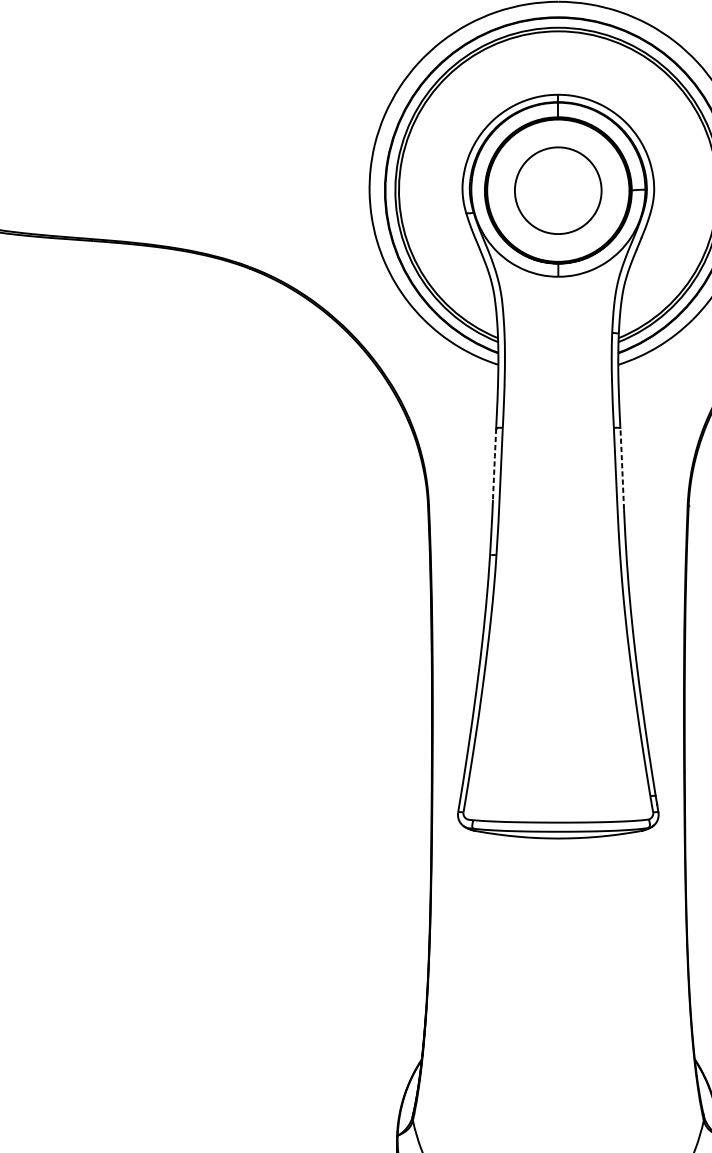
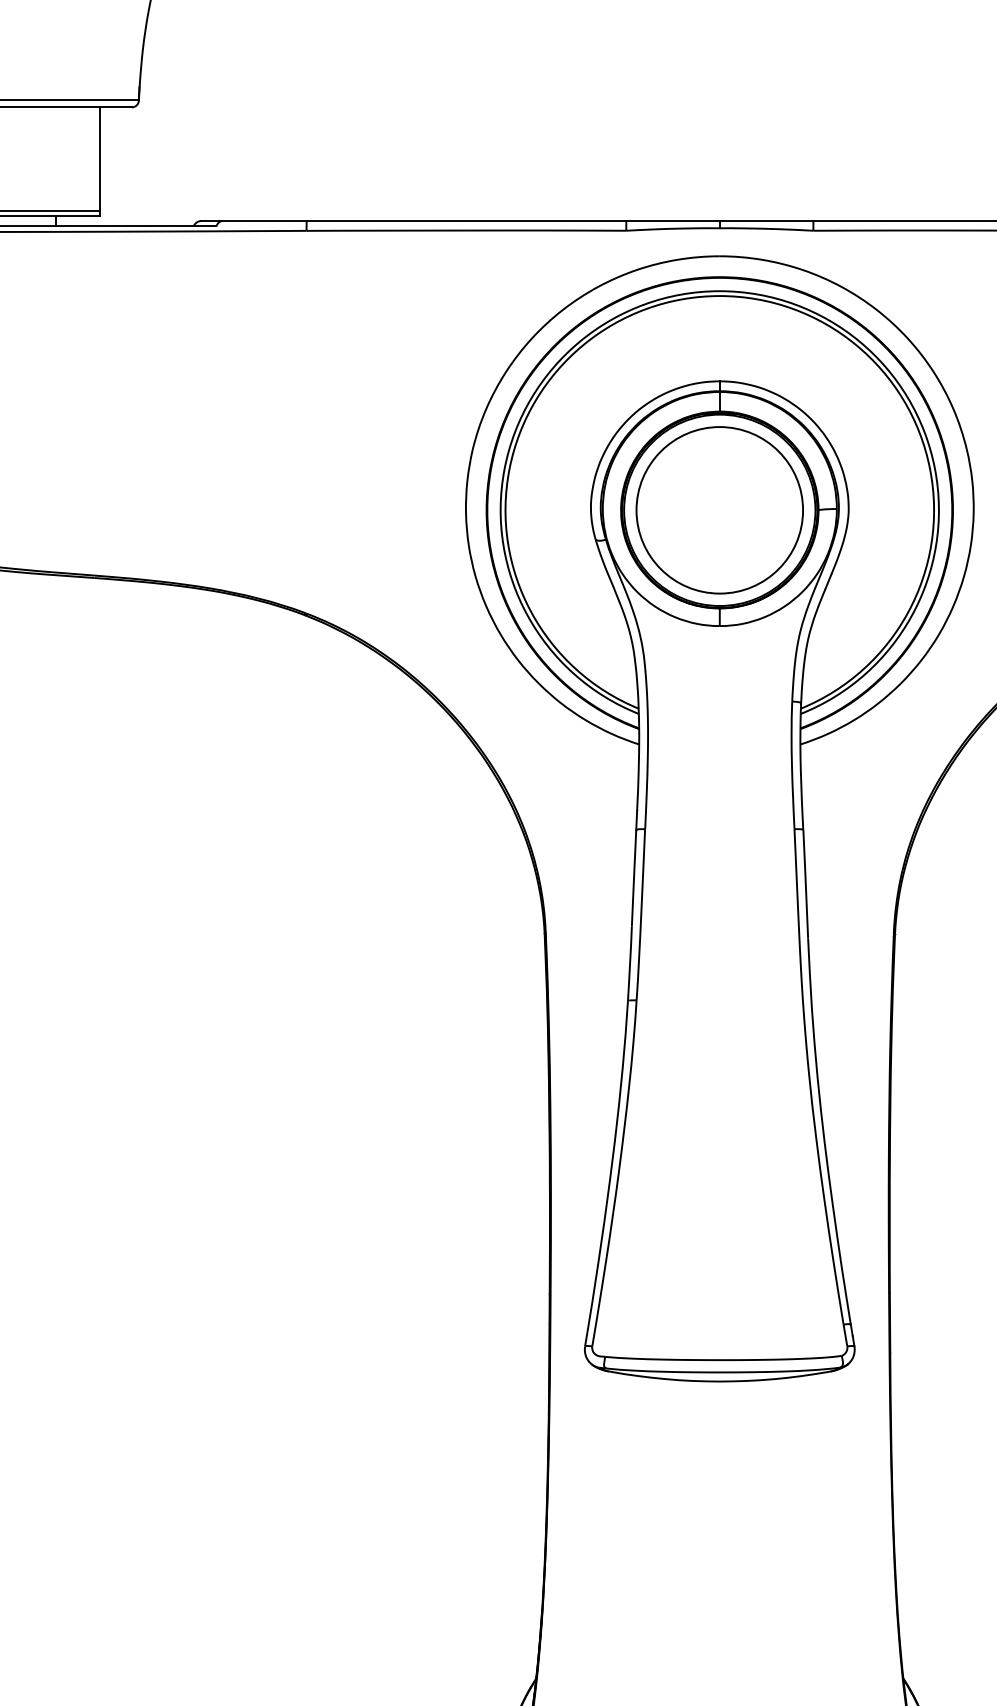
circle: (558, 190) -> (719, 510), size x1.43
line: (494, 463) -> (634, 877), dashed -> solid
line: (622, 468) -> (805, 883), dashed -> solid

